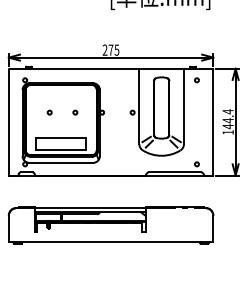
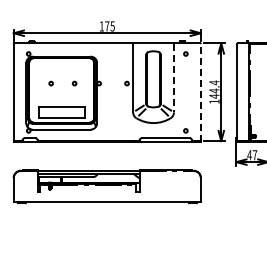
text: (104, 50) -> (101, 26), 275 -> 175
line: (183, 107) -> (173, 78), solid -> dashed
line: (212, 122) -> (200, 92), solid -> dashed

